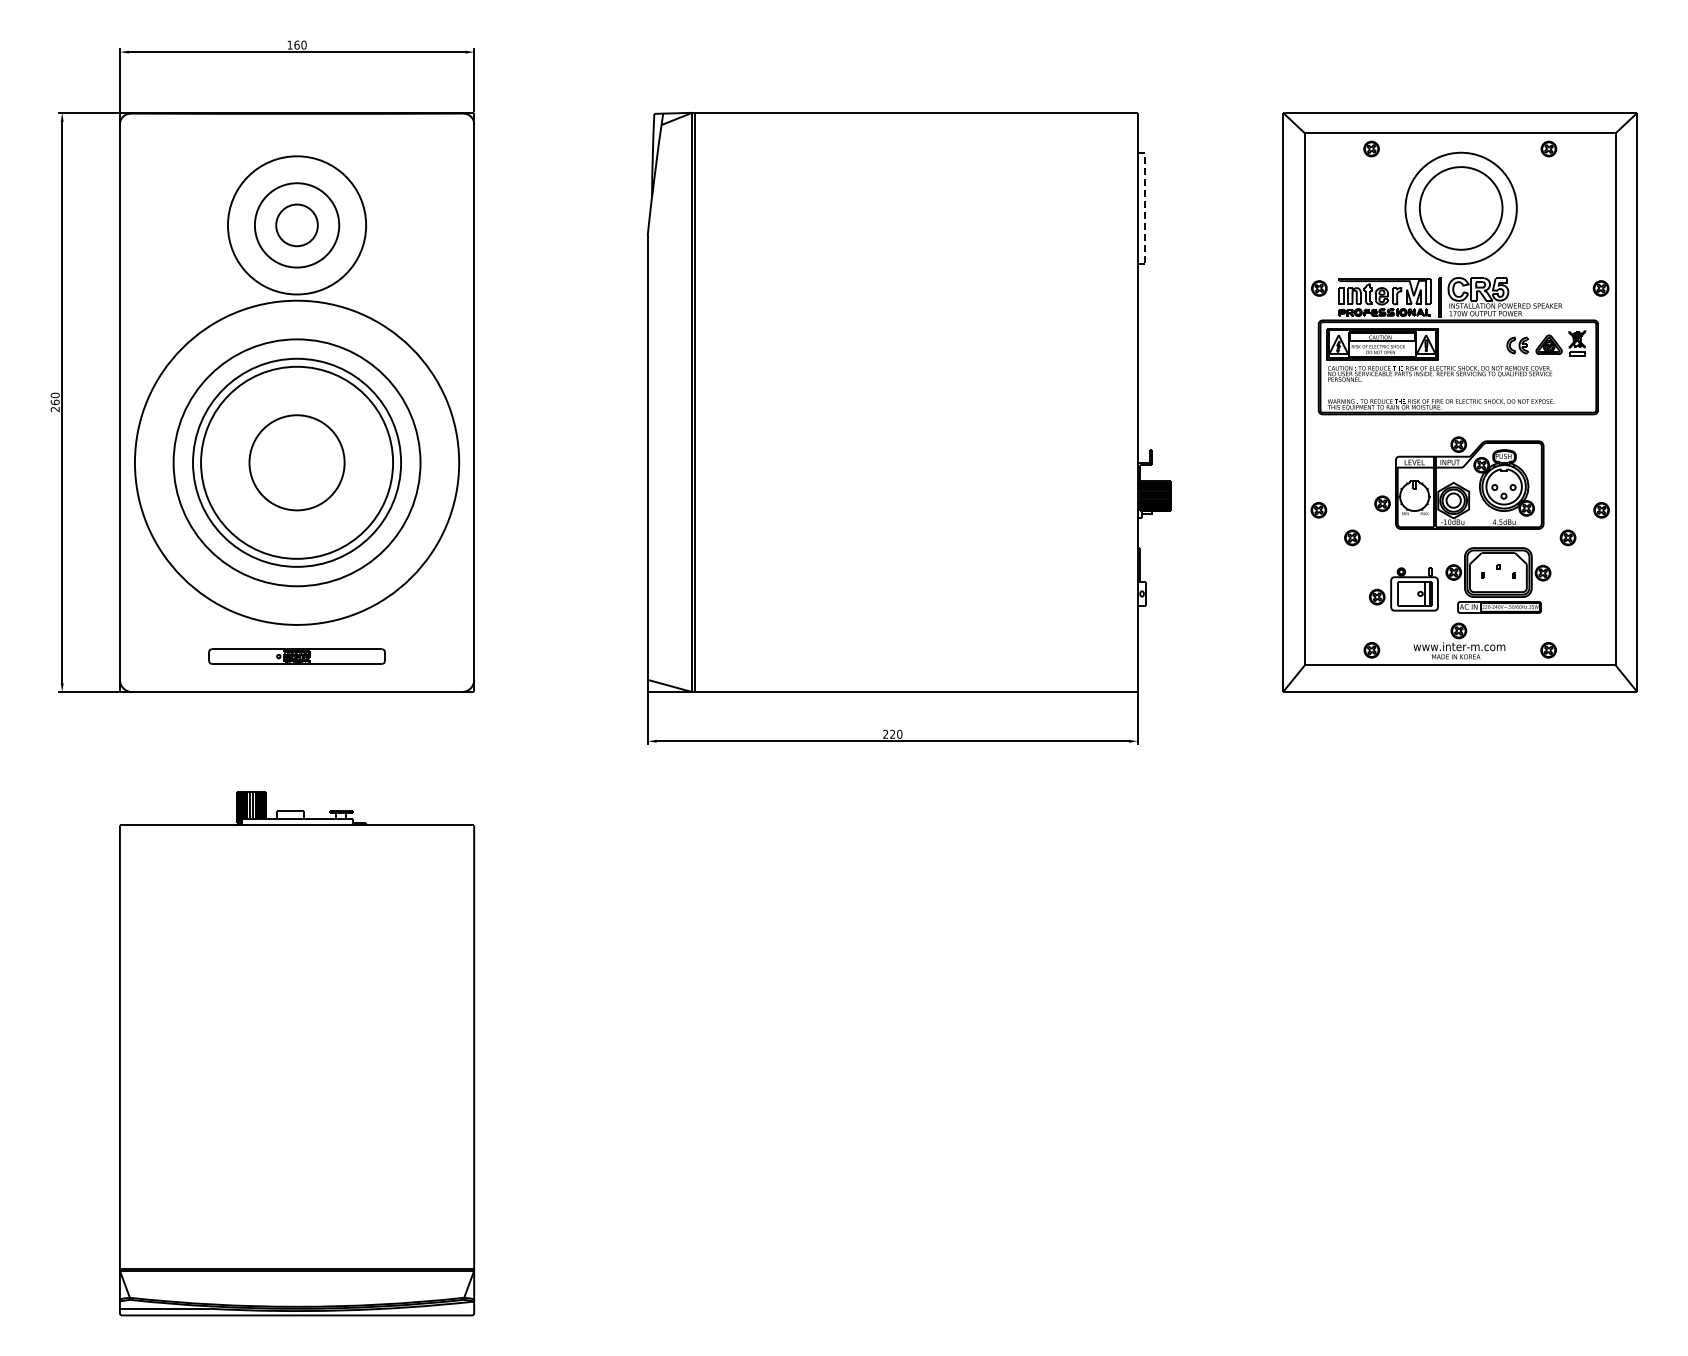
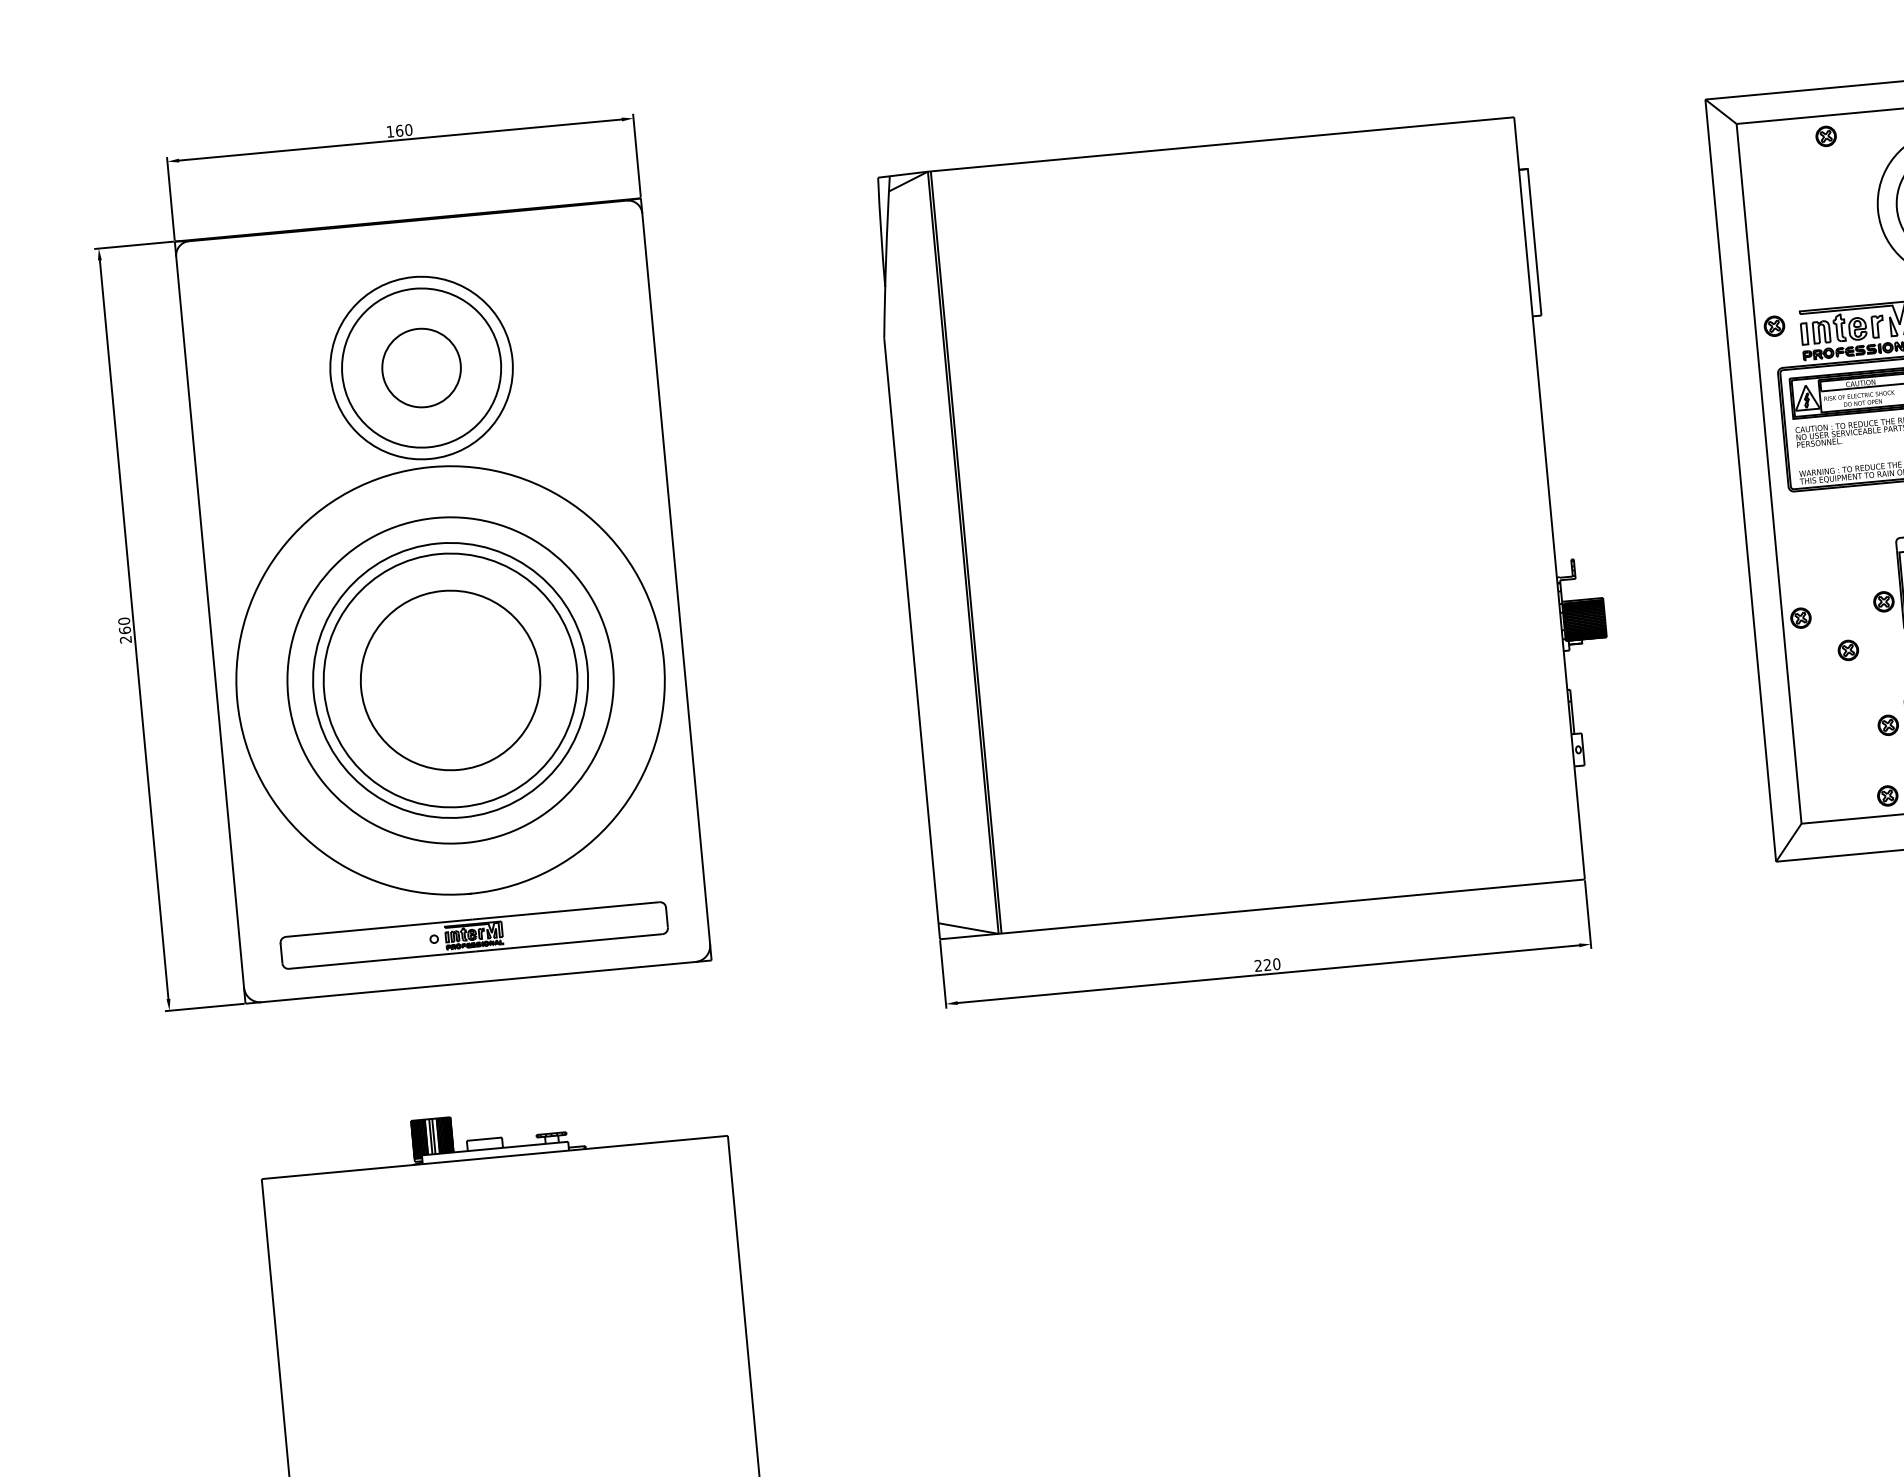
line: (1144, 204) -> (1534, 237), dashed -> solid
circle: (296, 225) -> (420, 368), size x1.43
circle: (296, 225) -> (420, 368), size x1.43
circle: (297, 462) -> (451, 679), size x1.43
part: (296, 656) -> (473, 935), size x1.67

